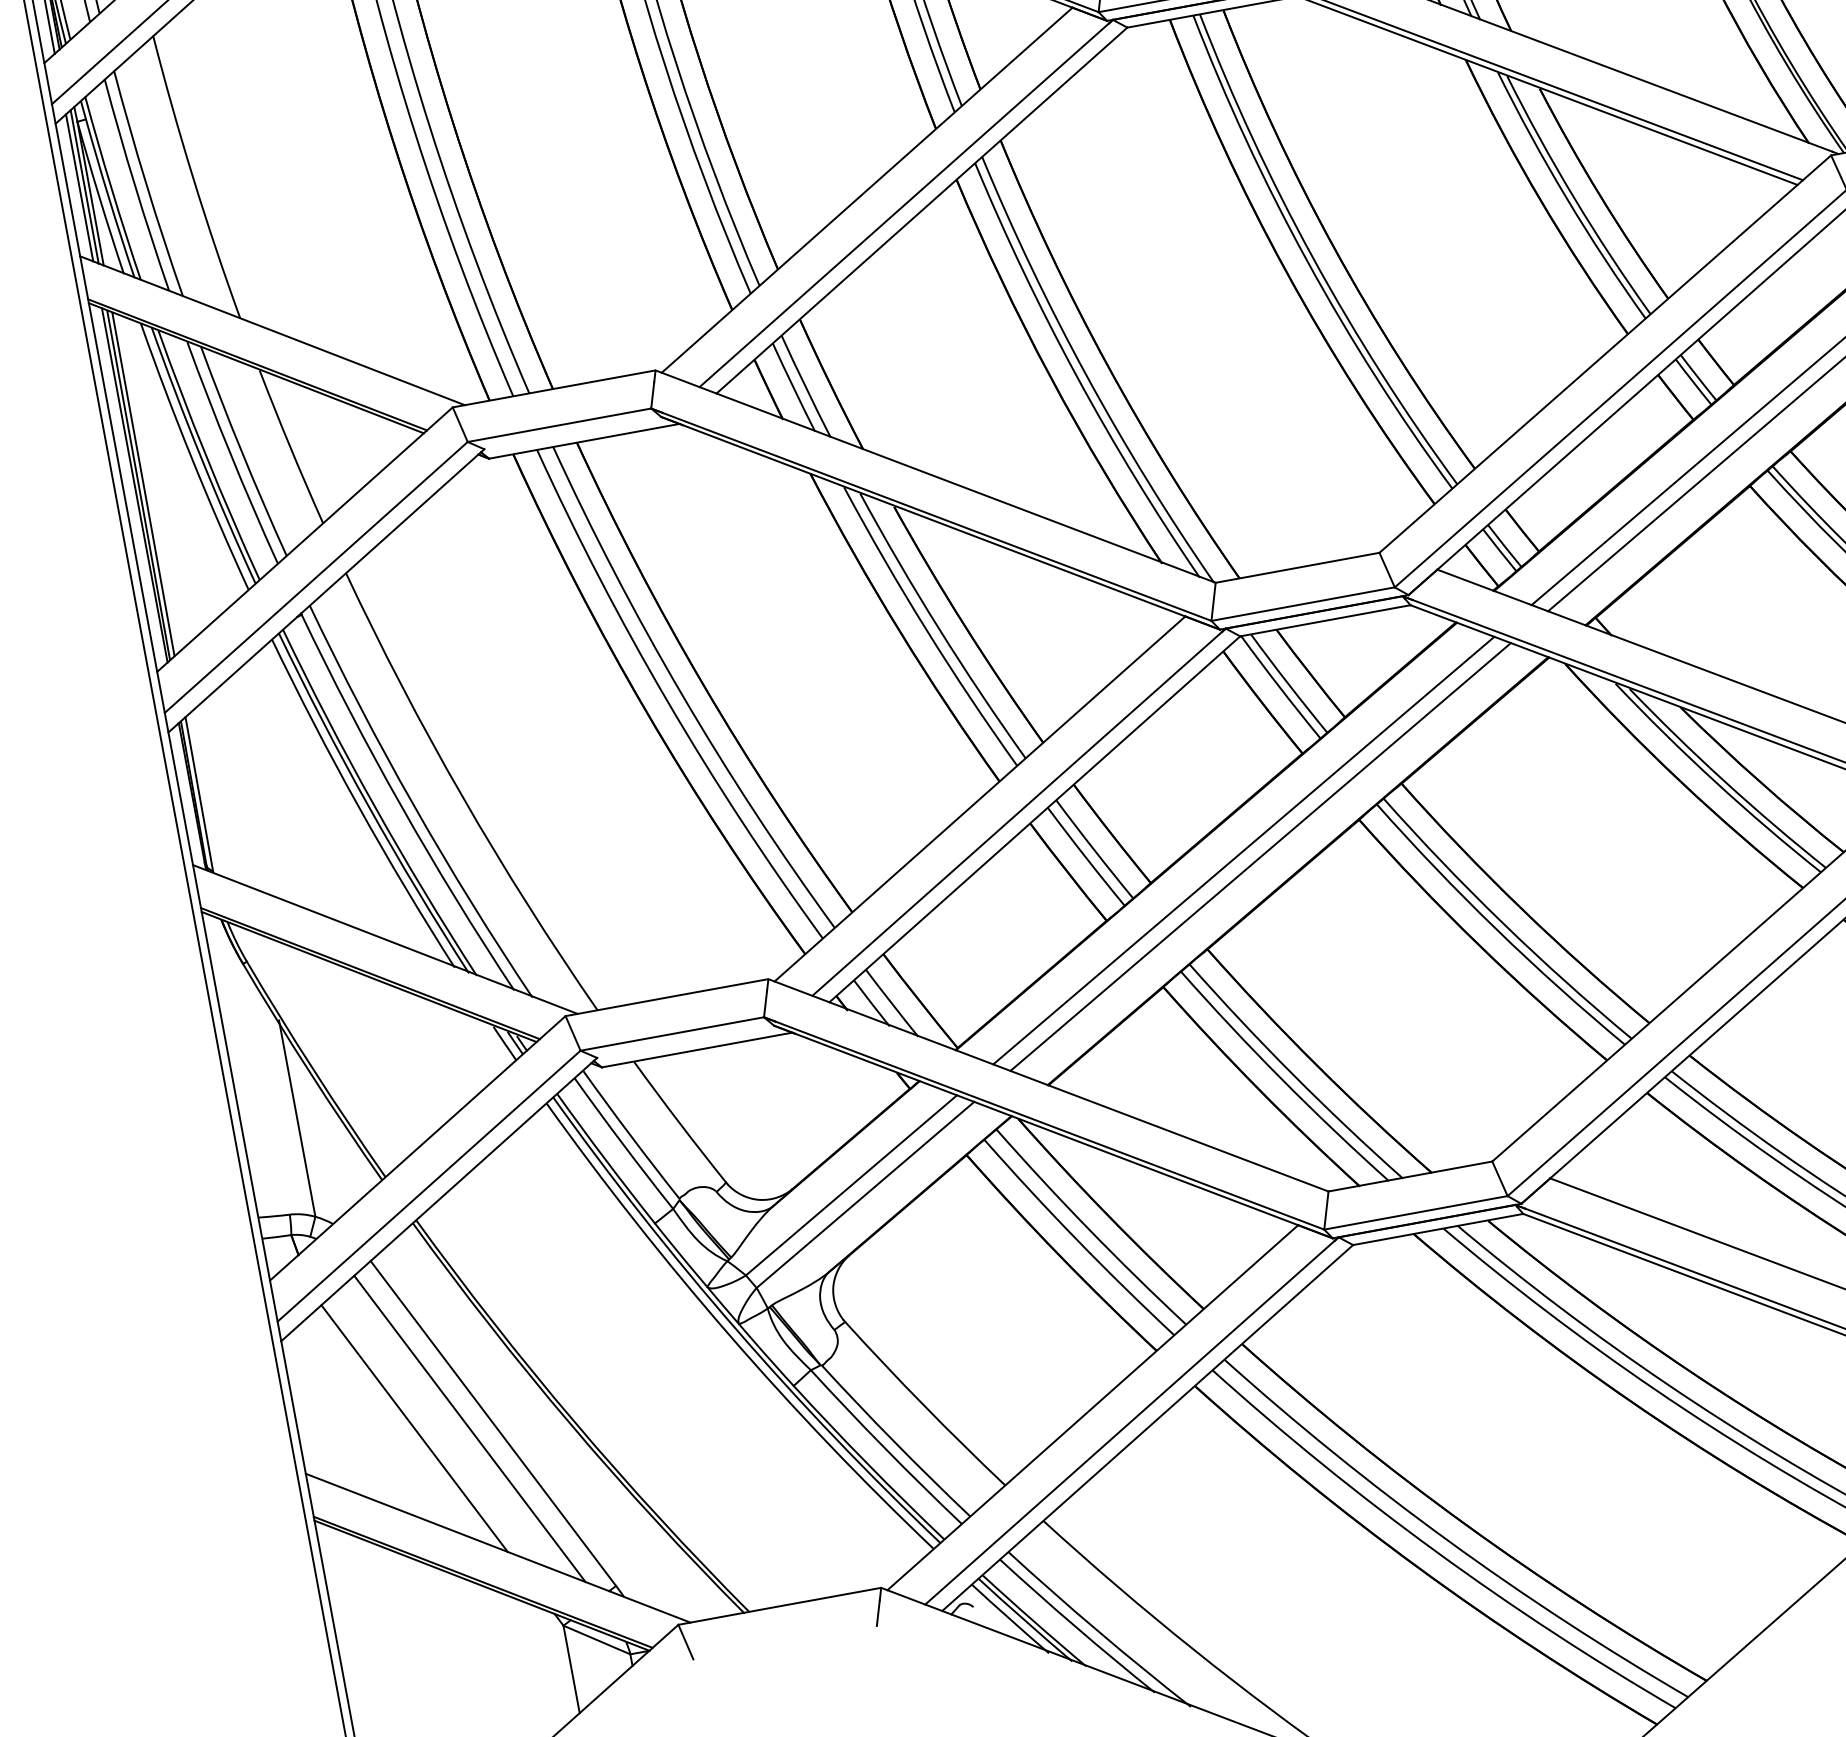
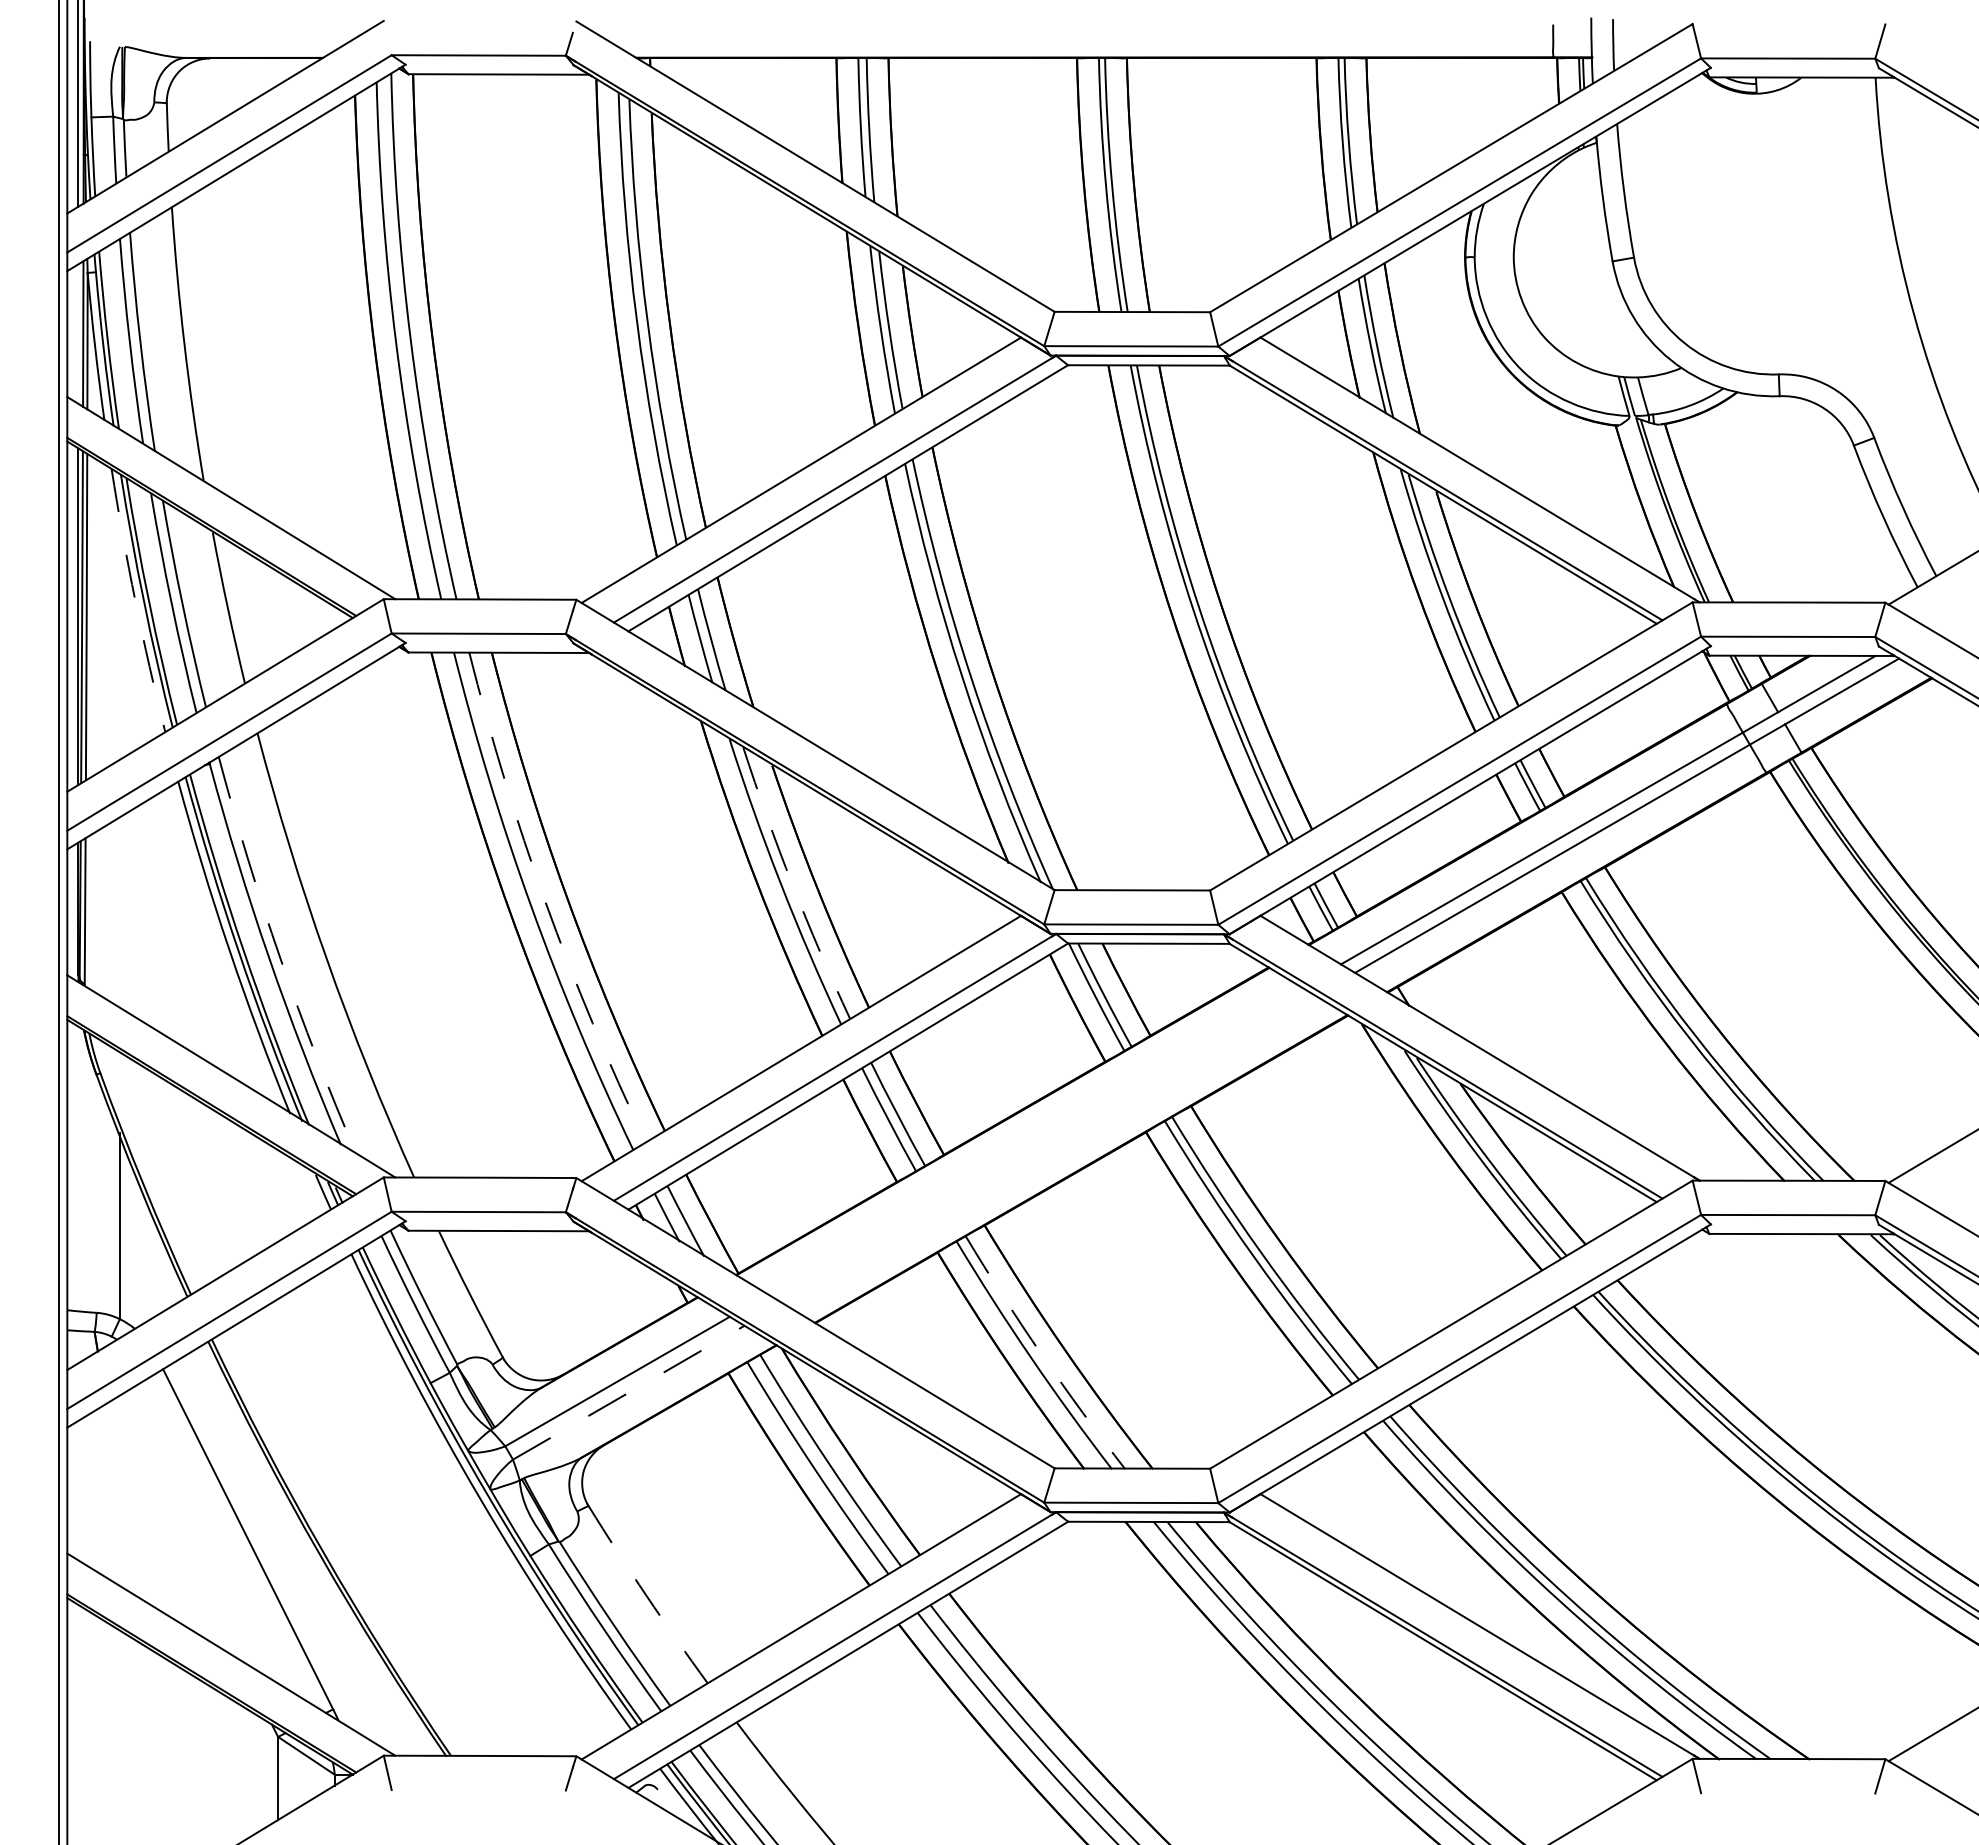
line: (79, 187) -> (78, 333), removed
arc: (191, 457) -> (135, 600), solid -> dashed
arc: (938, 629) -> (792, 885), solid -> dashed
arc: (682, 695) -> (545, 902), solid -> dashed
arc: (414, 805) -> (280, 958), solid -> dashed
line: (1243, 850) -> (1034, 1140), removed
line: (1260, 856) -> (1049, 1149), removed
arc: (1293, 1075) -> (1042, 1355), solid -> dashed
line: (865, 1194) -> (628, 1392), solid -> dashed
arc: (923, 1404) -> (646, 1595), solid -> dashed
line: (414, 1428) -> (174, 1530), removed
line: (469, 1428) -> (225, 1539), removed

